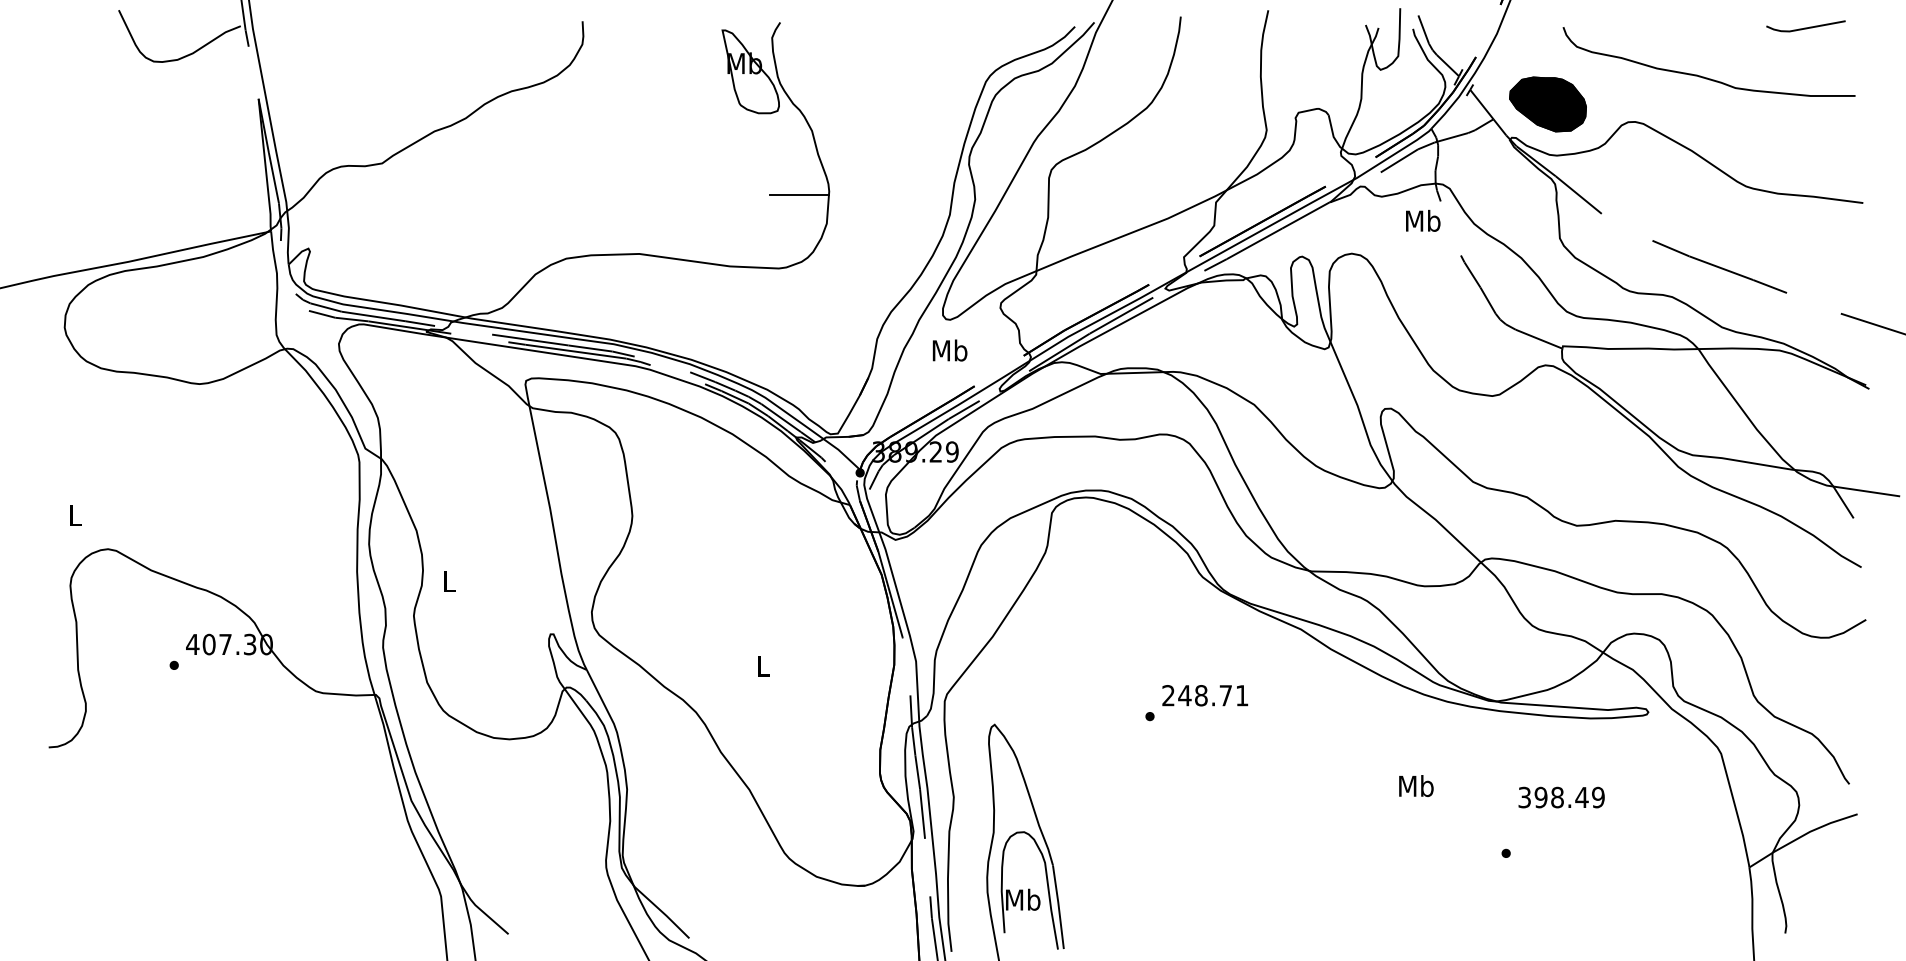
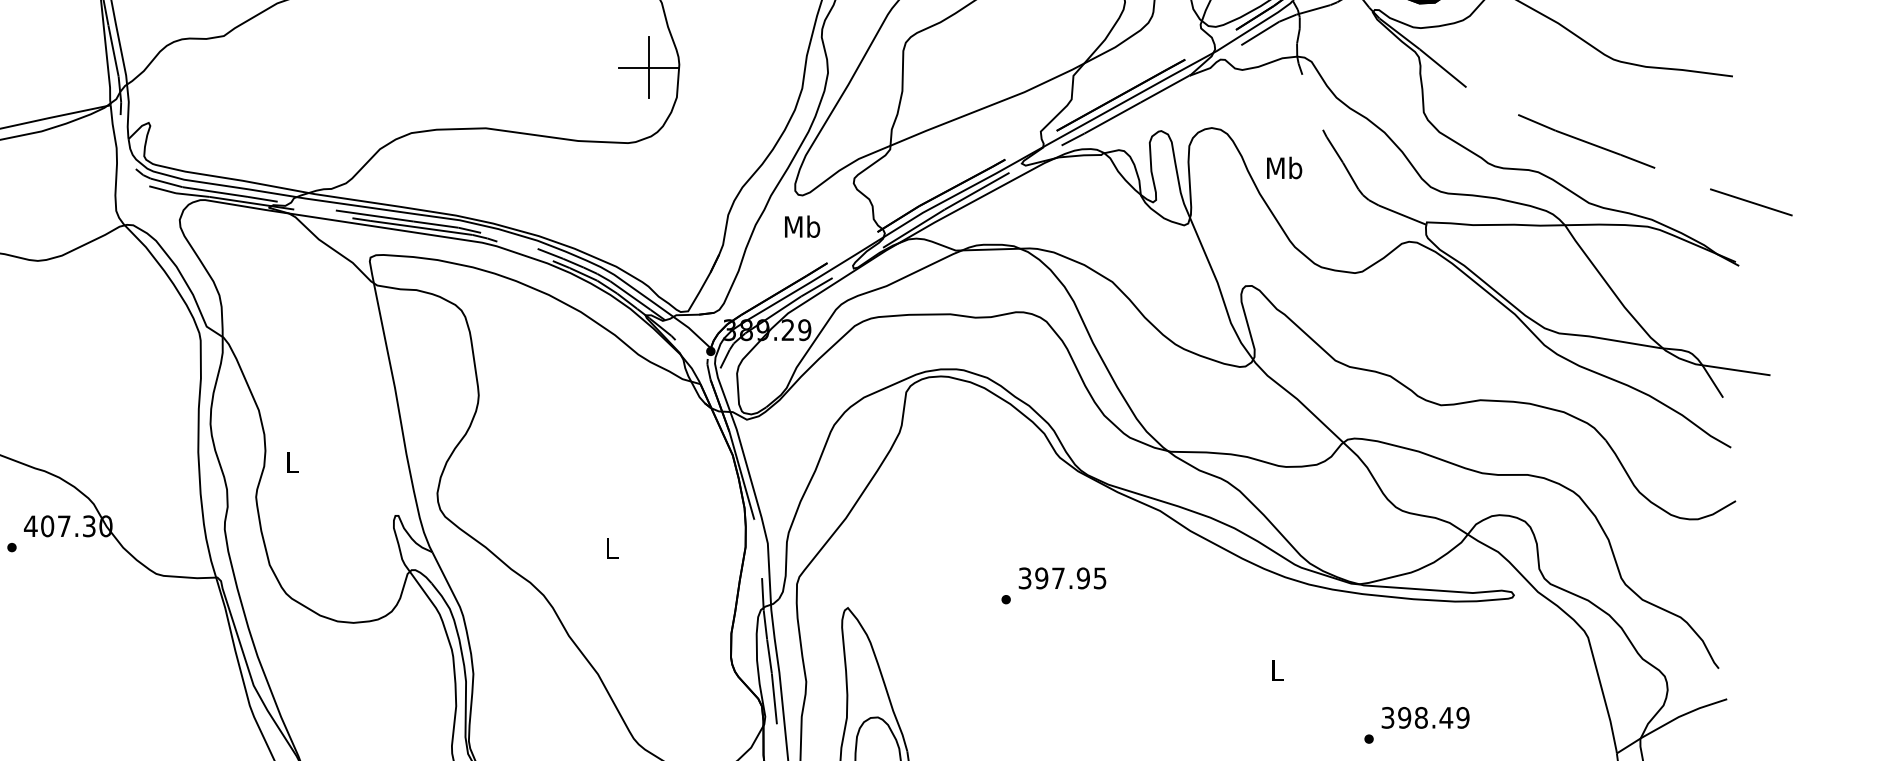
line: (799, 194) -> (649, 67), added
text: (1423, 220) -> (1284, 167), moved
text: (1205, 695) -> (1062, 578), 248.71 -> 397.95
text: (1416, 786) -> (1277, 670), Mb -> L
text: (1561, 797) -> (1425, 717), moved

